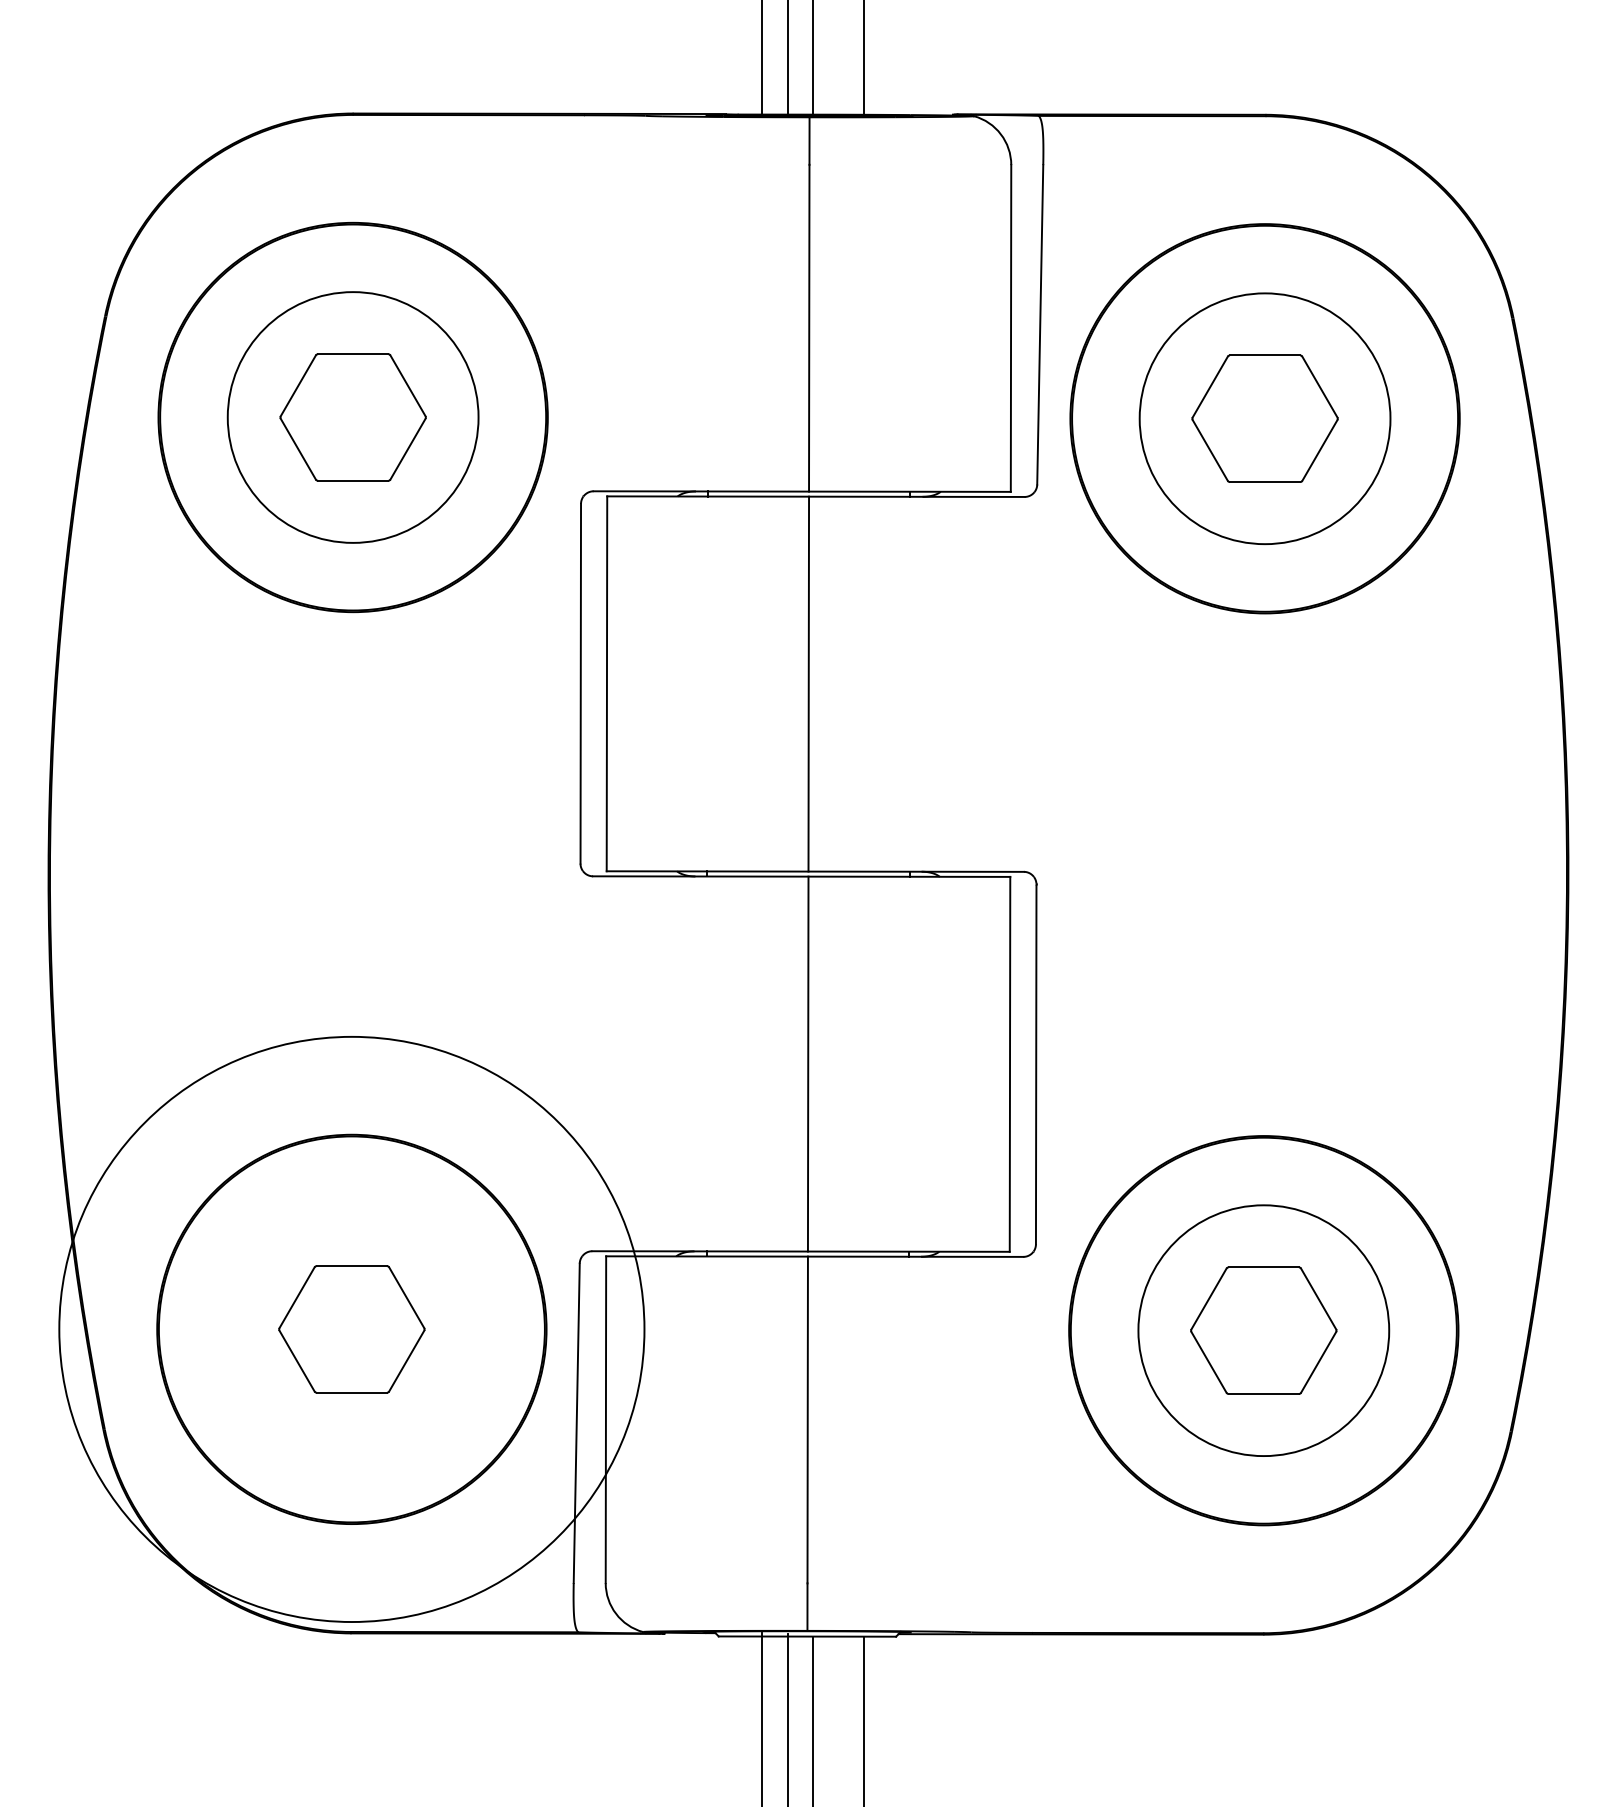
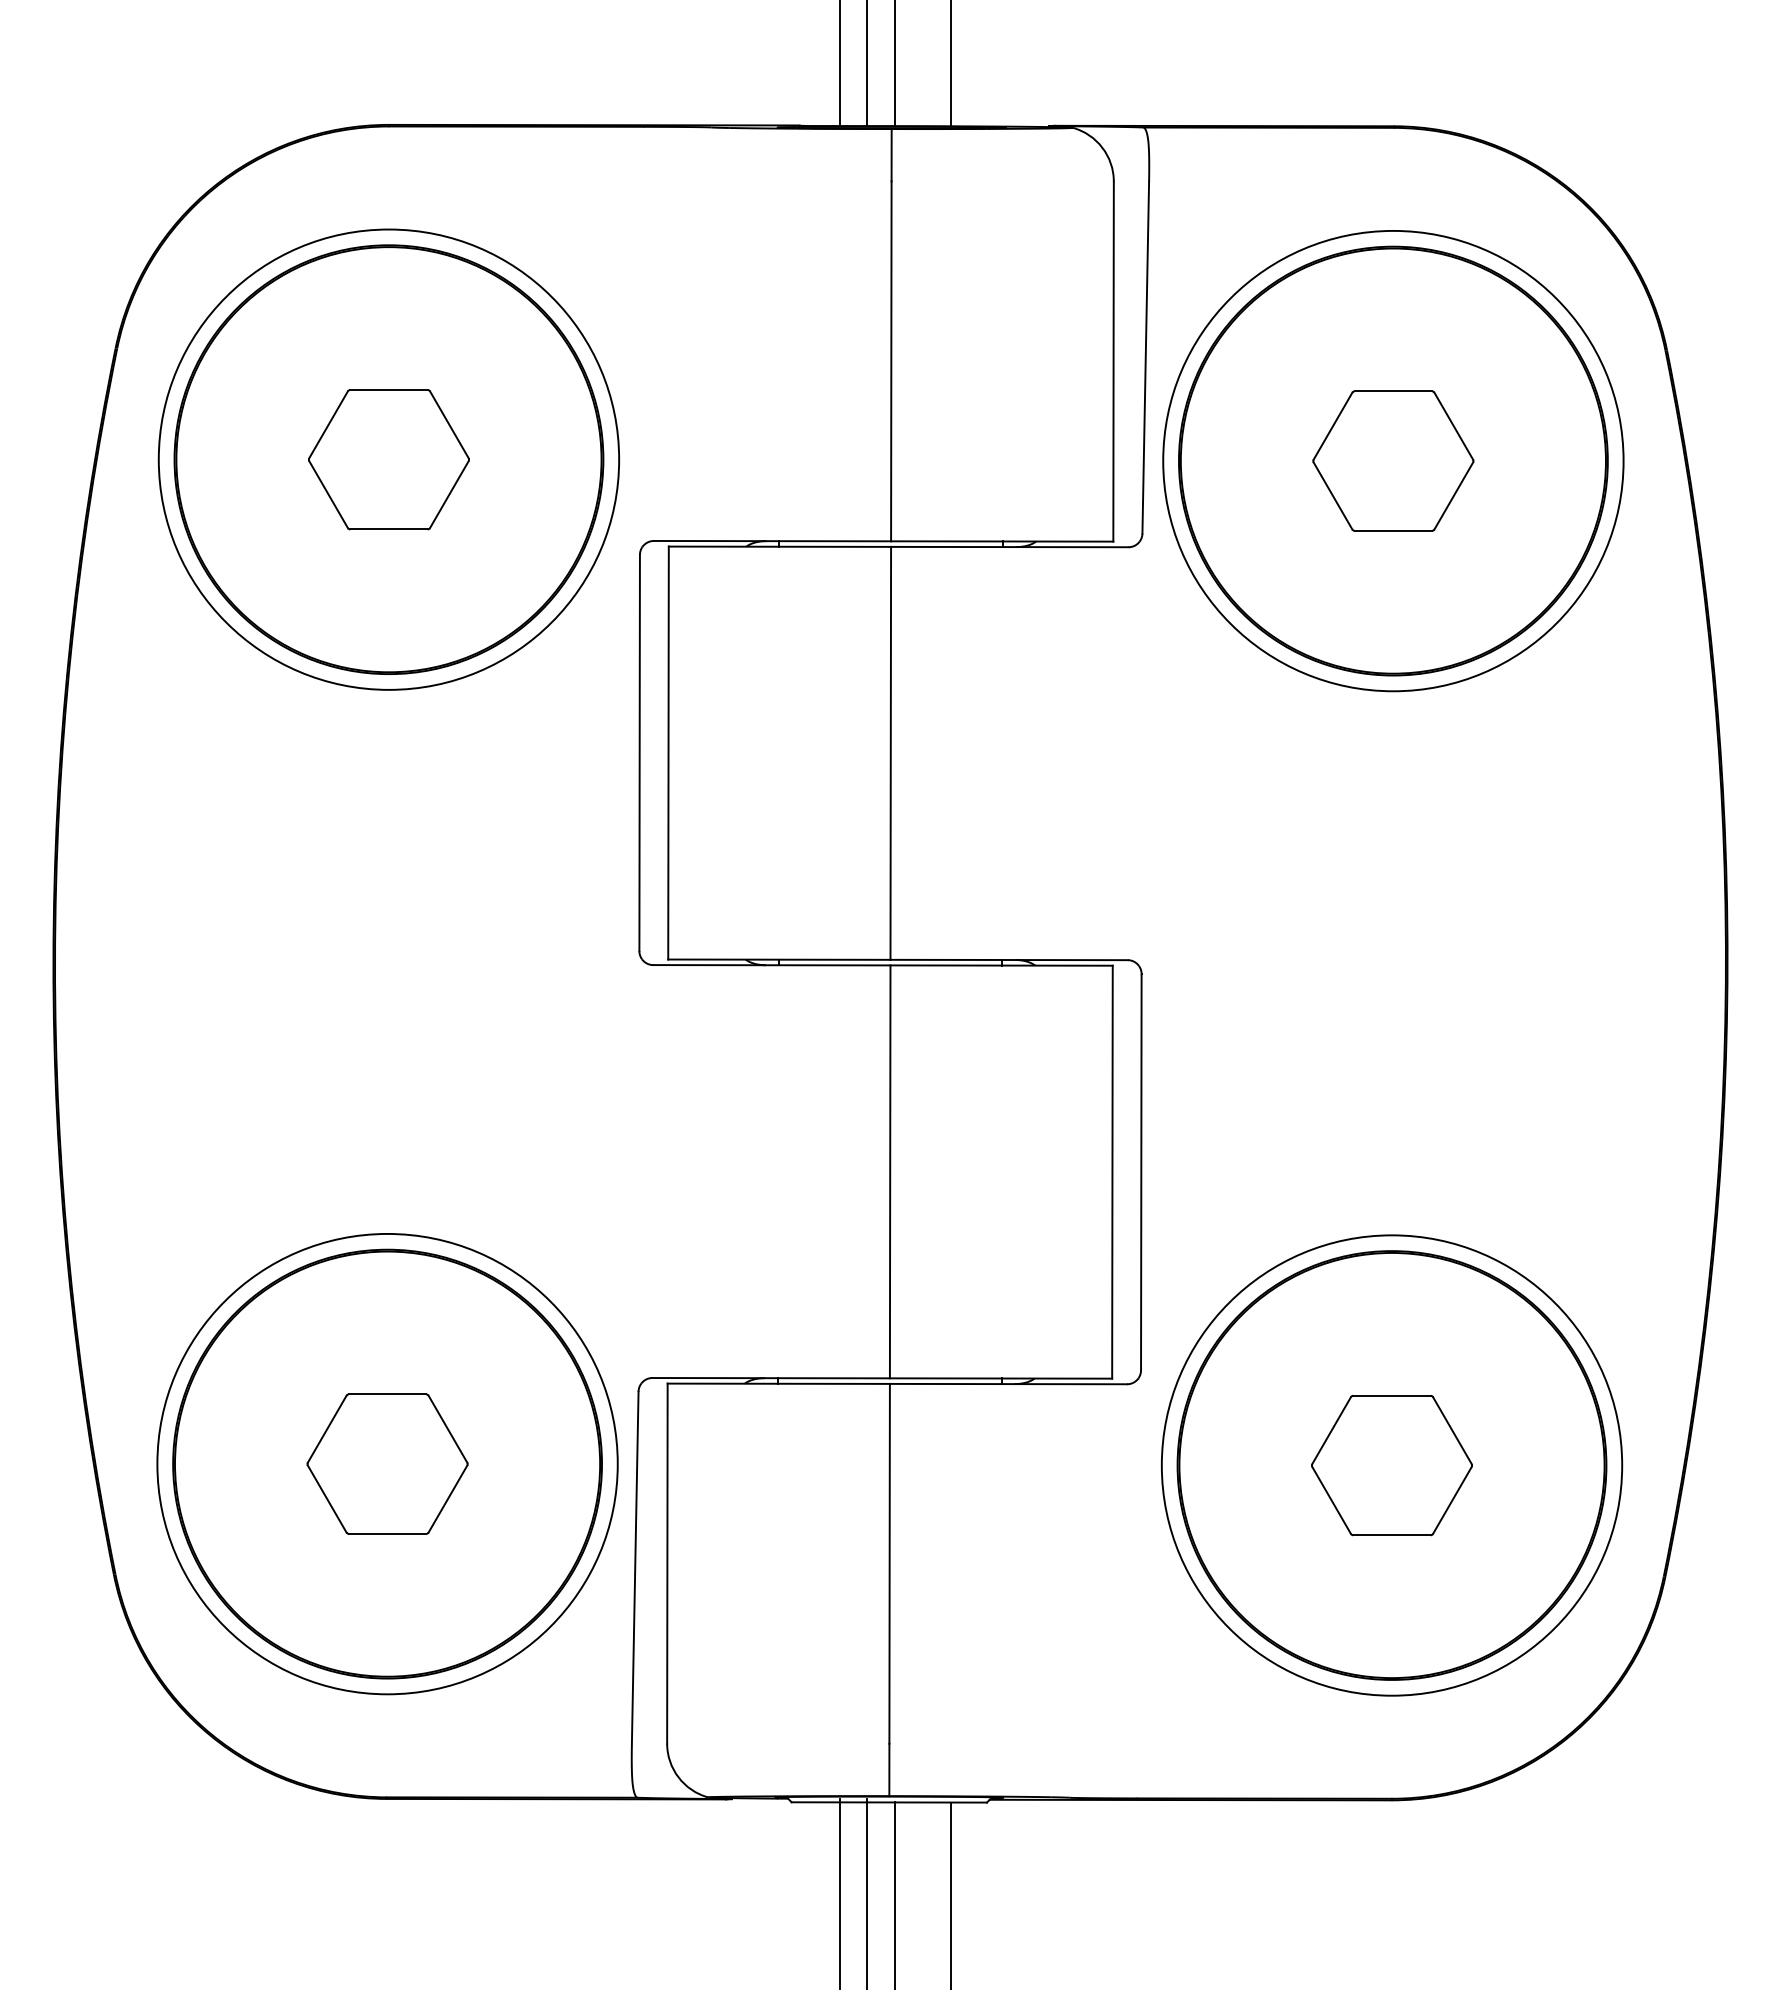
circle: (352, 417) -> (388, 459), size x1.67
circle: (1265, 418) -> (1393, 460), size x1.67
circle: (351, 1328) -> (387, 1463), size x0.71
circle: (1263, 1330) -> (1391, 1465), size x1.67

